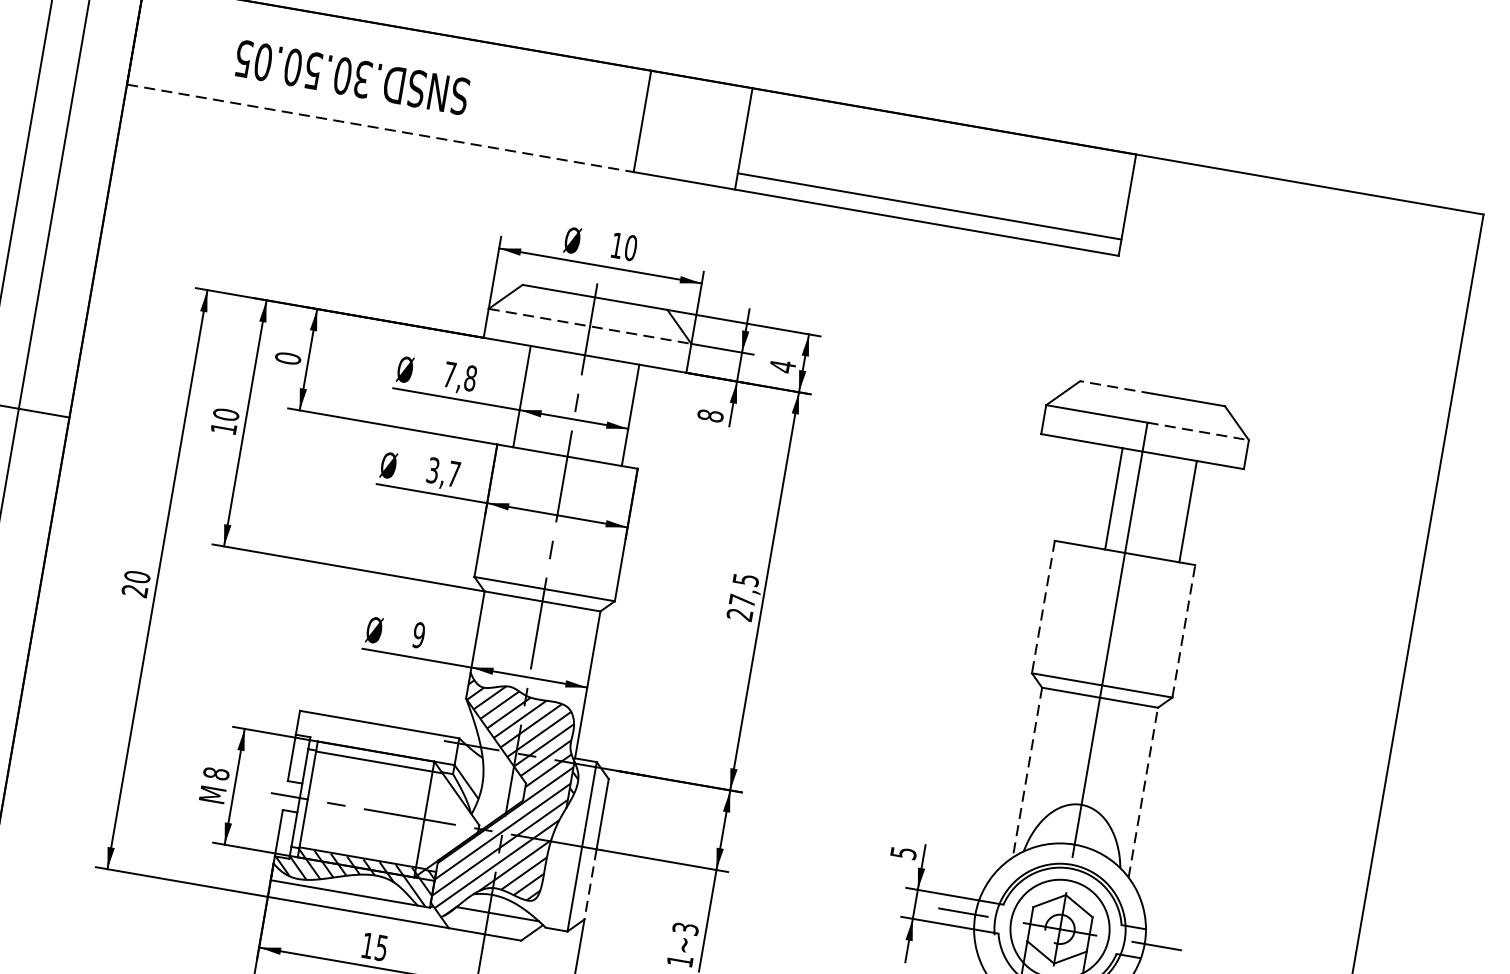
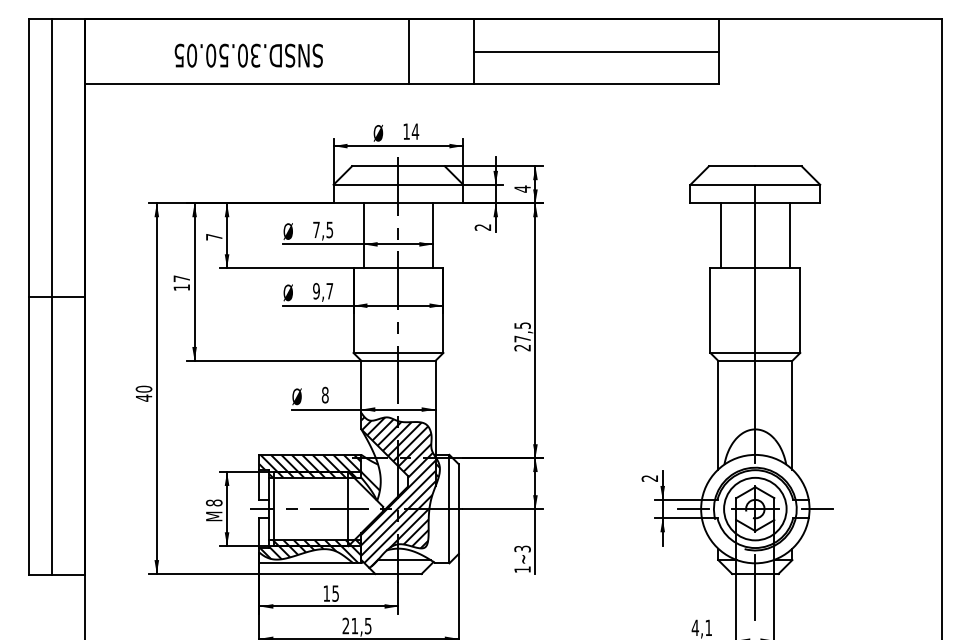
text: (351, 77) -> (248, 55), moved
line: (381, 128) -> (247, 84), dashed -> solid
line: (929, 205) -> (596, 51), moved
text: (631, 247) -> (415, 131), 10 -> 14
line: (590, 325) -> (398, 184), dashed -> solid
text: (288, 357) -> (214, 236), 0 -> 7
text: (470, 377) -> (329, 229), 7,8 -> 7,5
line: (1115, 387) -> (731, 166), dashed -> solid
text: (225, 414) -> (181, 278), 10 -> 17
text: (709, 415) -> (482, 227), 8 -> 2
line: (1199, 431) -> (788, 184), dashed -> solid
text: (433, 470) -> (316, 291), 3,7 -> 9,7
line: (1113, 498) -> (720, 235), moved
text: (134, 589) -> (143, 397), 20 -> 40
line: (1043, 608) -> (710, 311), dashed -> solid
line: (1184, 631) -> (800, 310), dashed -> solid
text: (417, 635) -> (324, 395), 9 -> 8
hatch: (376, 741) -> (310, 465), added
line: (1027, 773) -> (718, 415), dashed -> solid
line: (1143, 791) -> (792, 414), dashed -> solid
text: (902, 852) -> (649, 478), 5 -> 2
line: (589, 885) -> (458, 532), dashed -> solid

